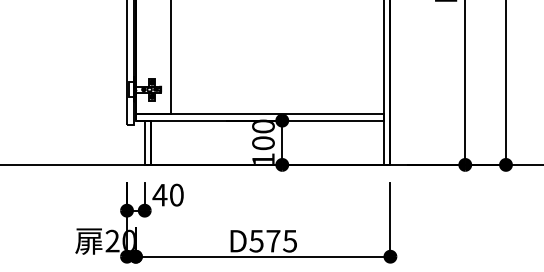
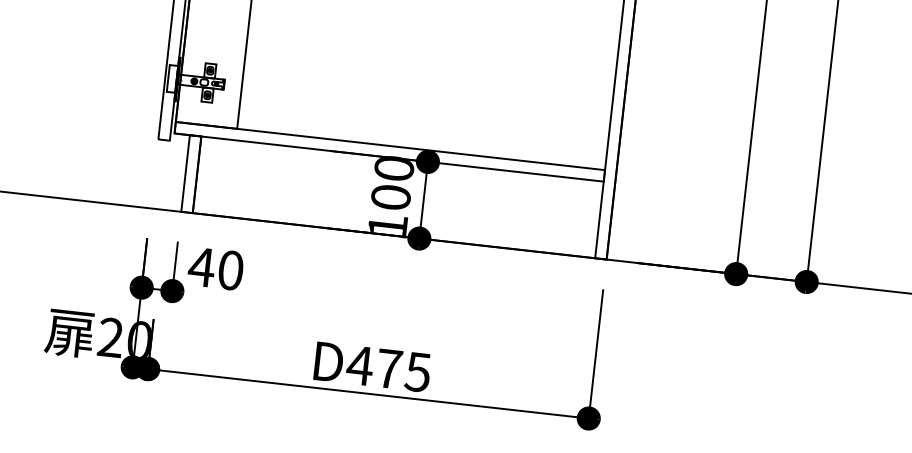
text: (256, 241) -> (359, 366), D575 -> D475

